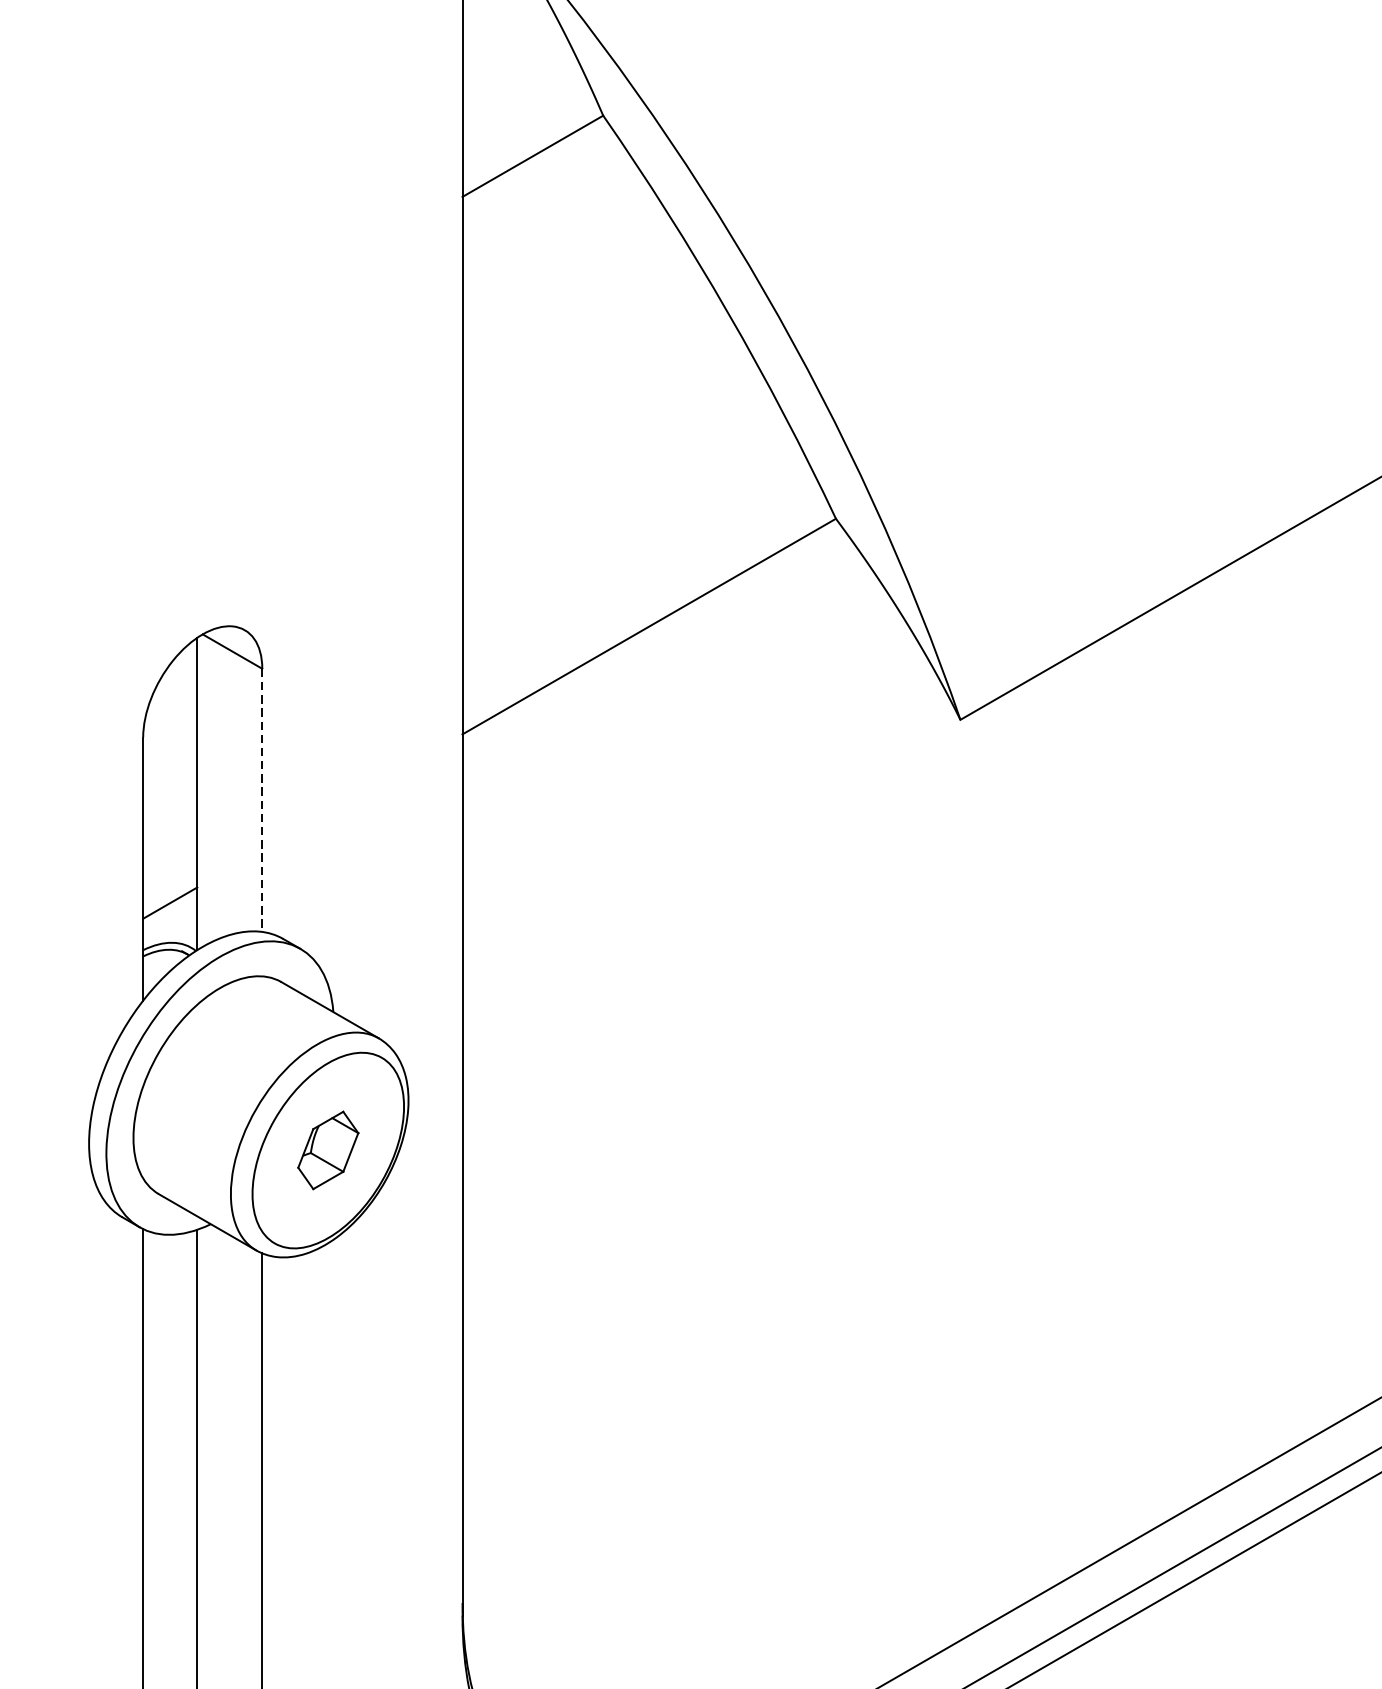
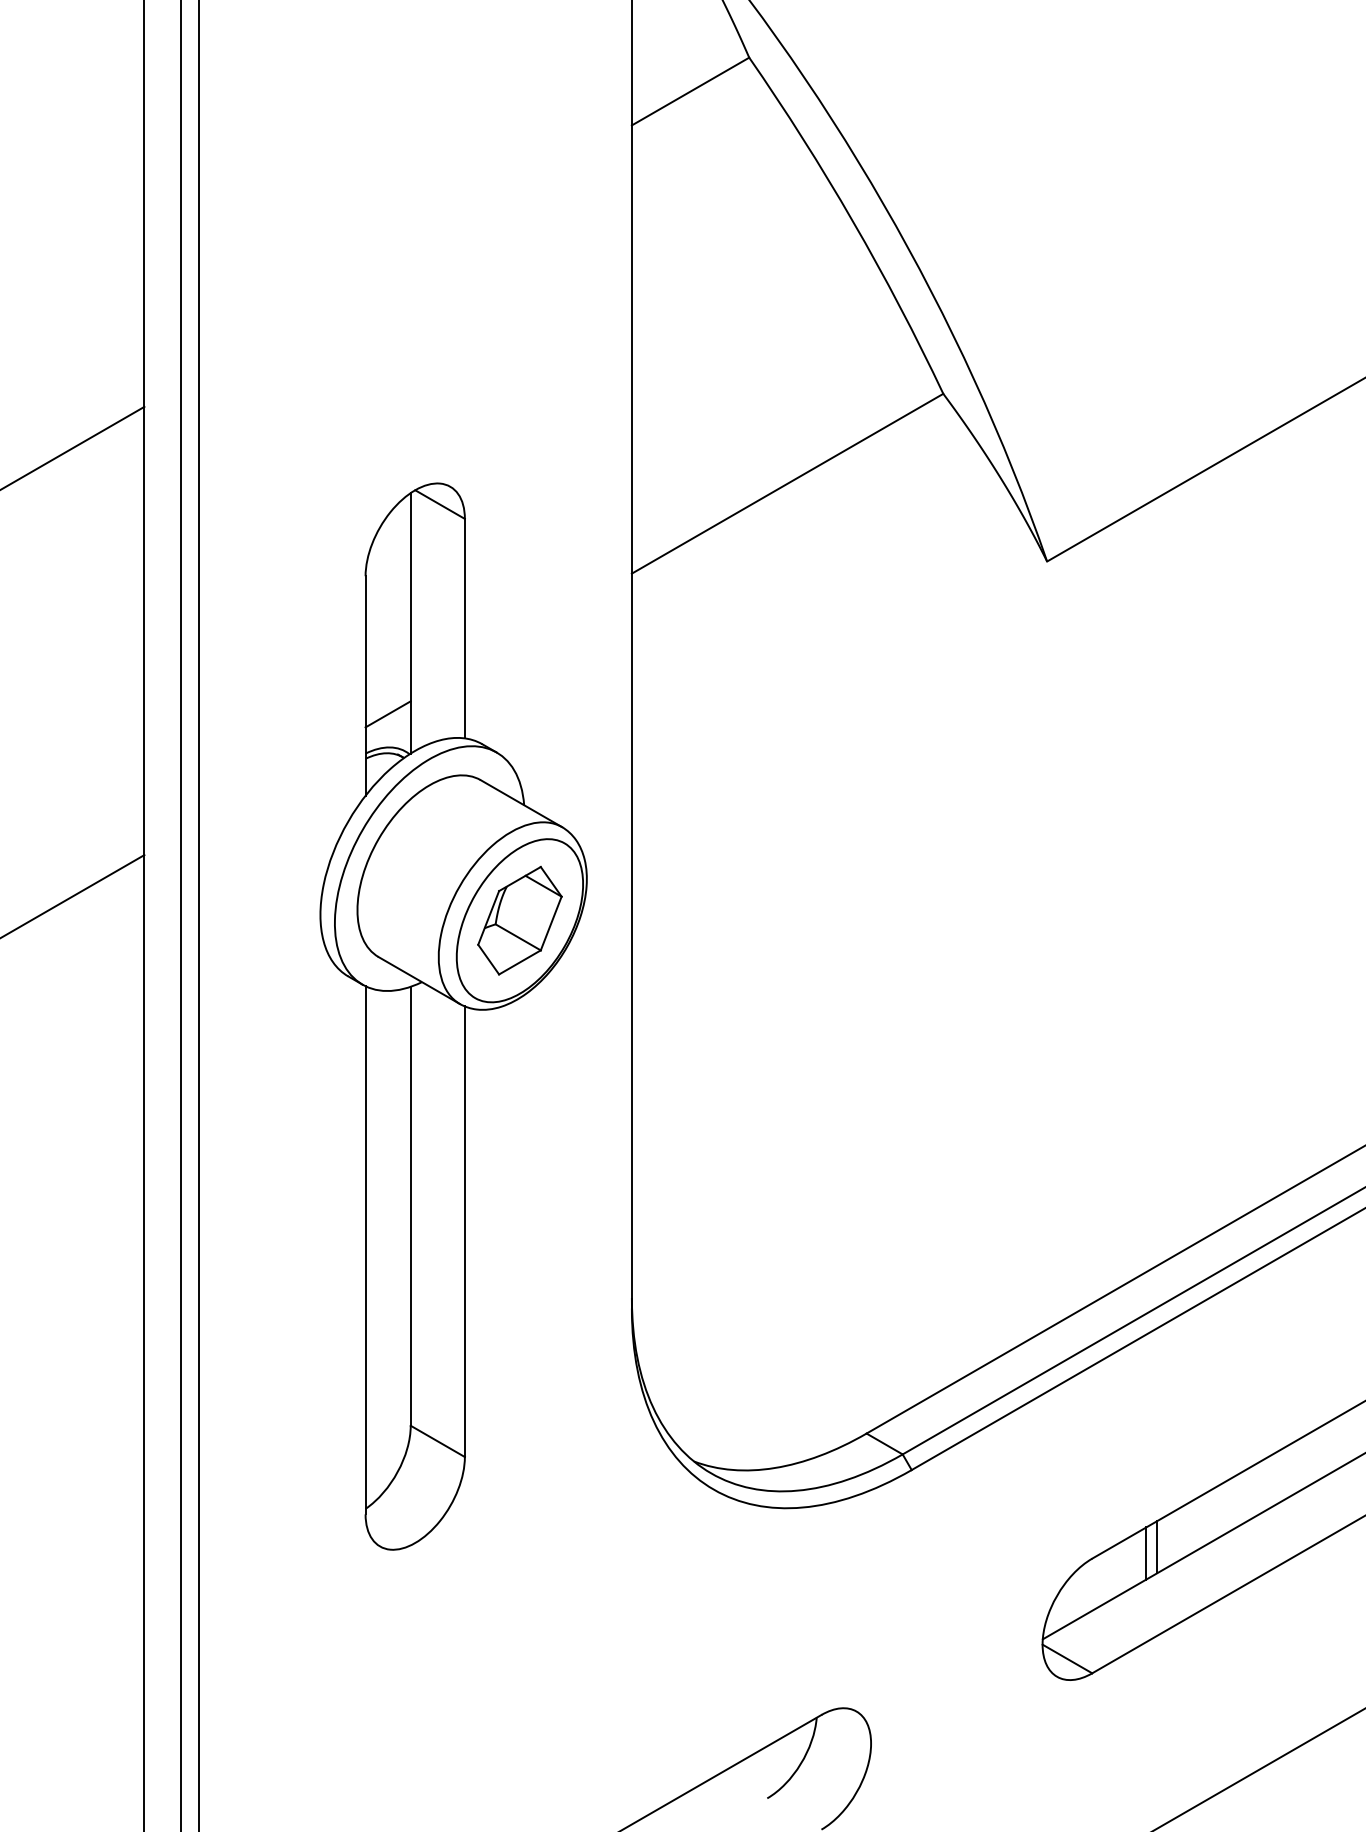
line: (261, 800) -> (464, 628), dashed -> solid
part: (327, 1150) -> (519, 920), size x1.67

